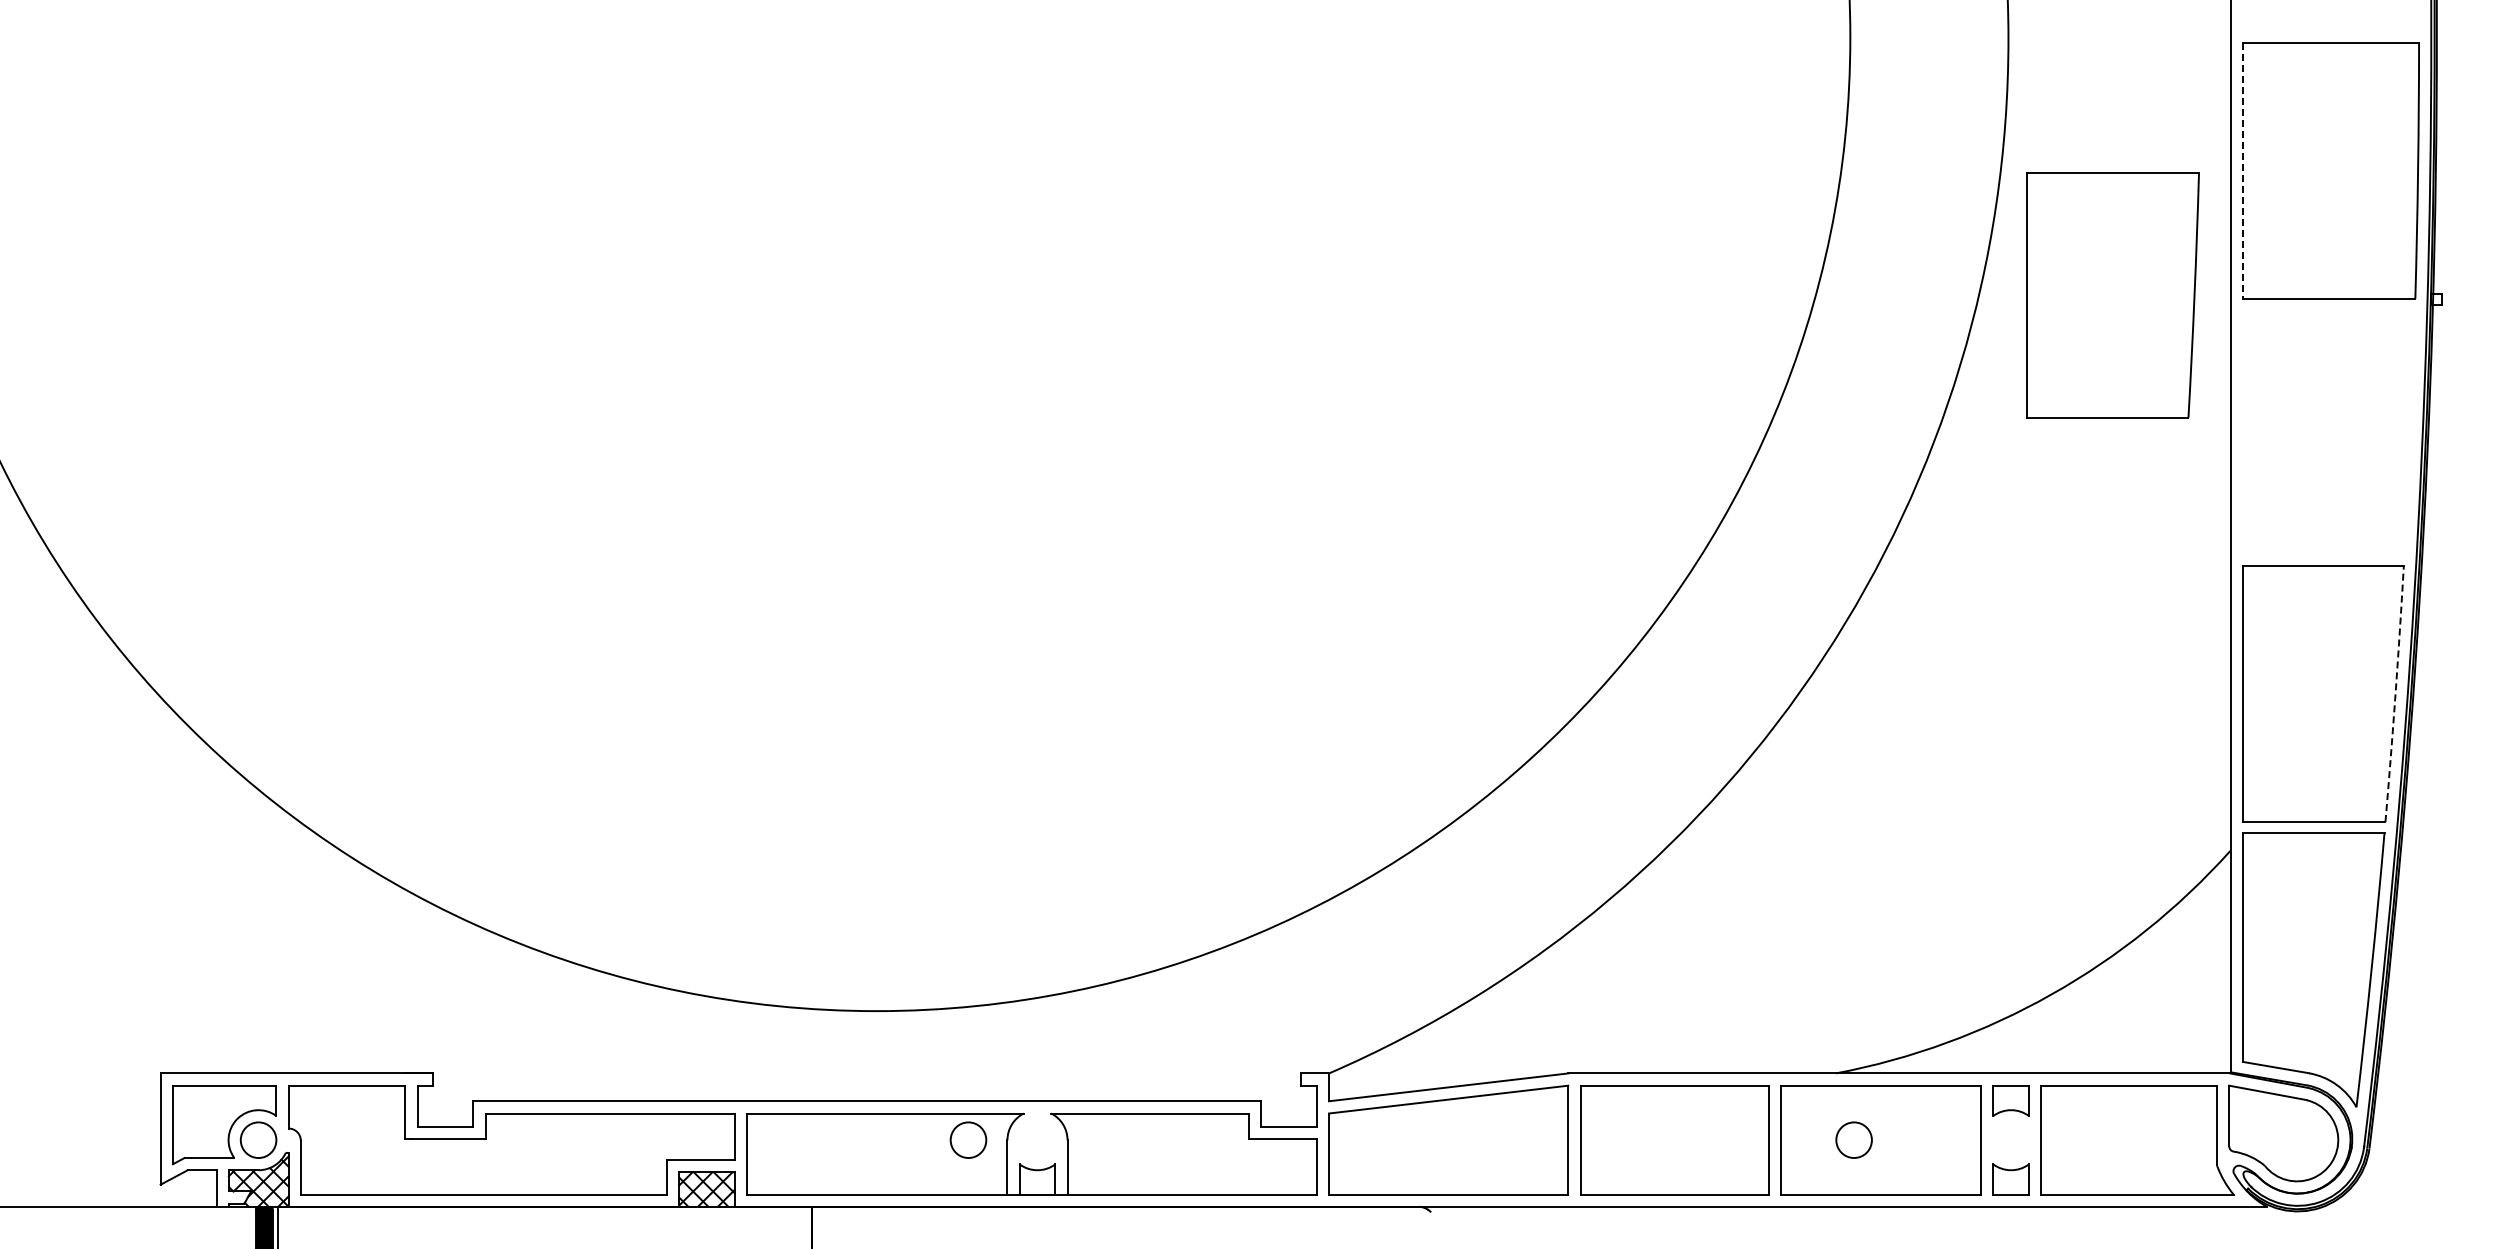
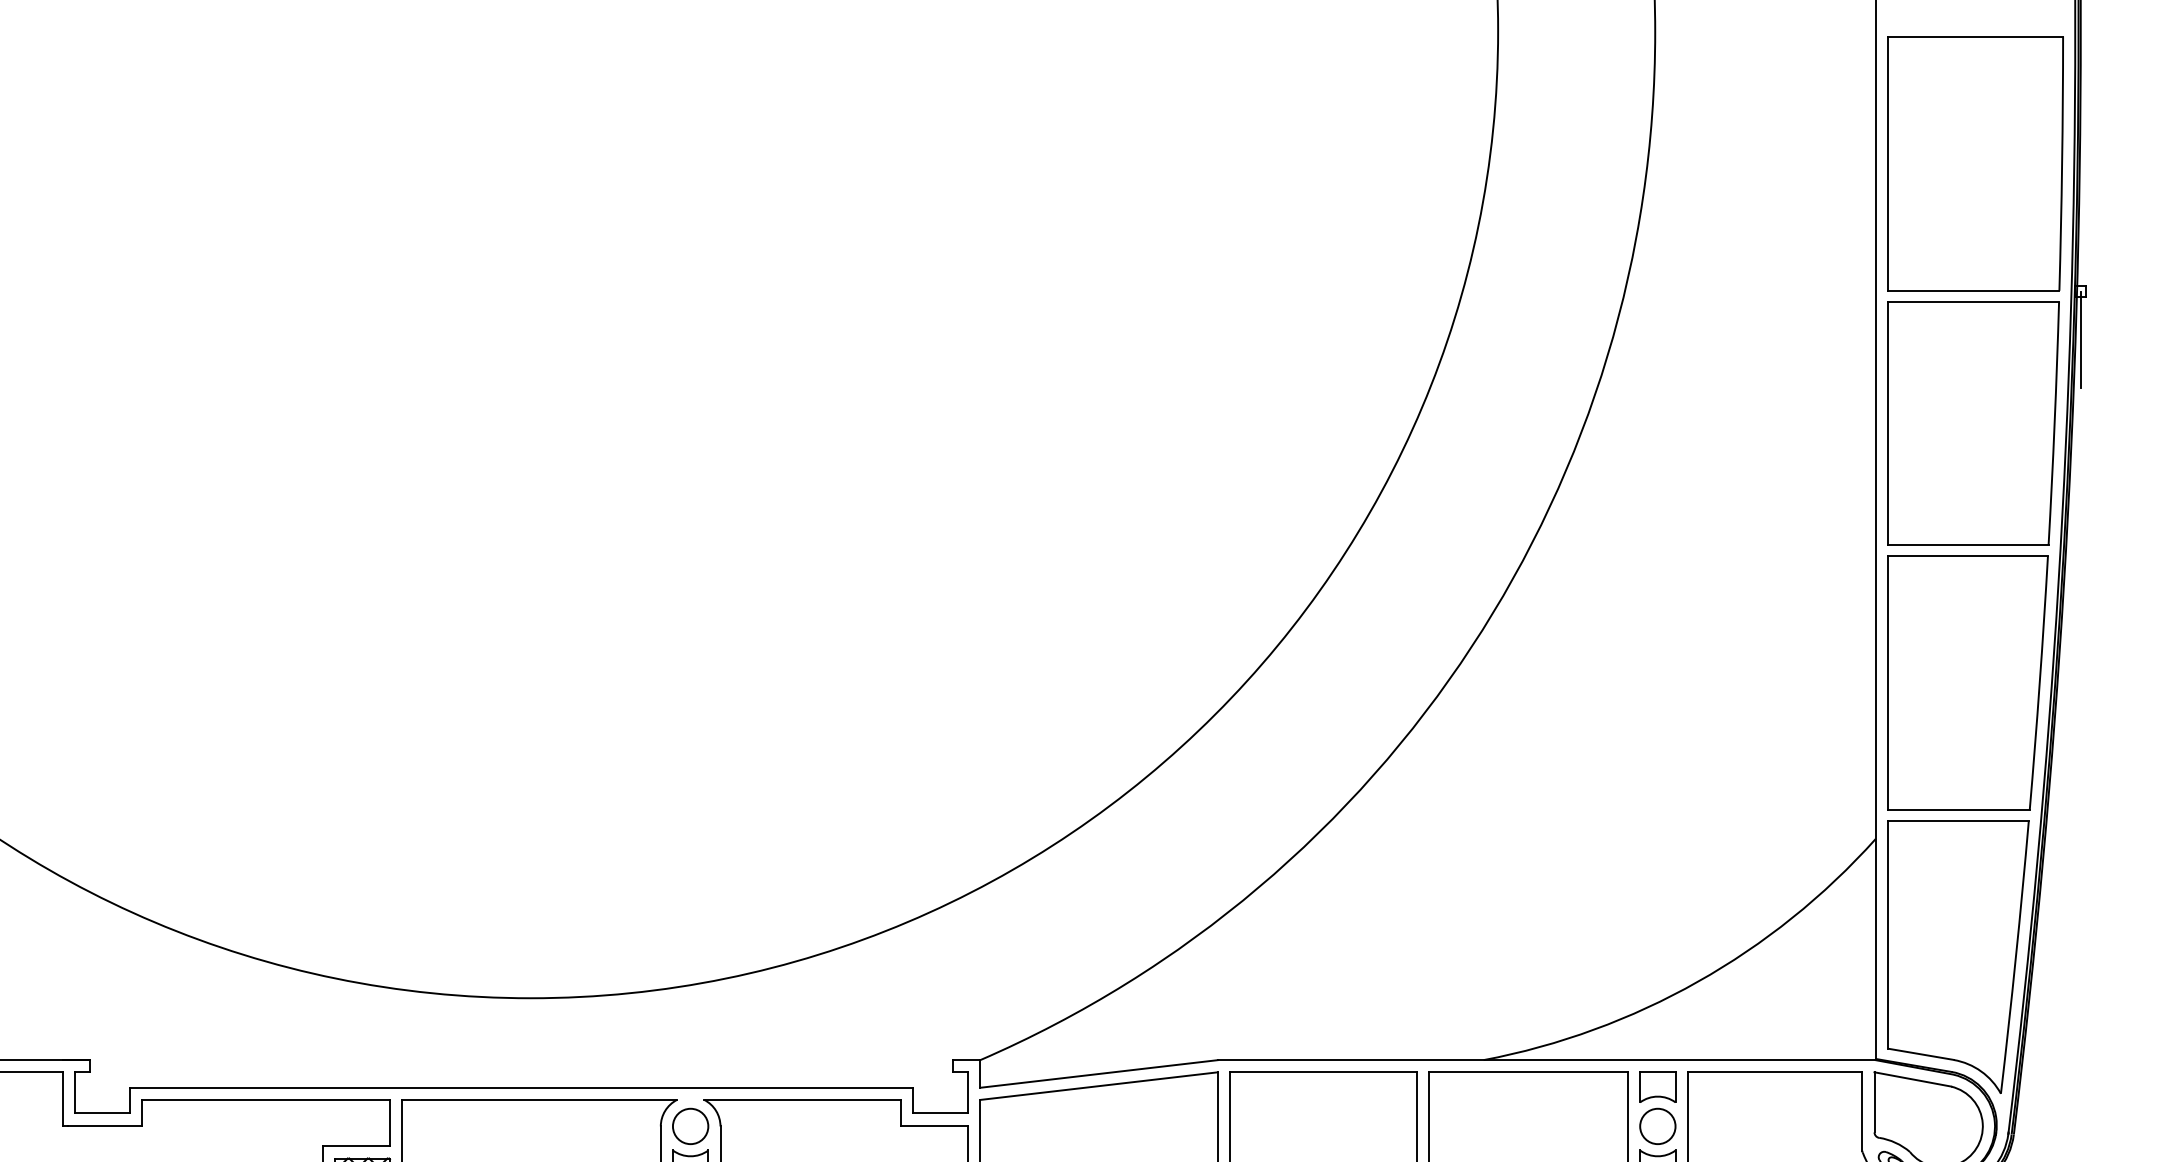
line: (2243, 171) -> (1888, 164), dashed -> solid
part: (2112, 295) -> (1973, 423), moved
line: (2436, 348) -> (2080, 339), added
arc: (2395, 694) -> (2039, 683), dashed -> solid
circle: (968, 1139) -> (690, 1125), moved
circle: (1853, 1139) -> (1657, 1125), moved

